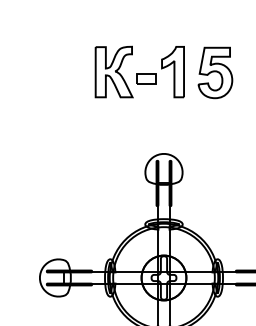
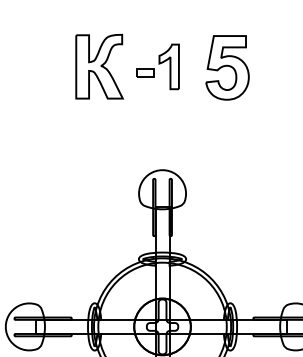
part: (160, 72) -> (158, 67), size x0.7

